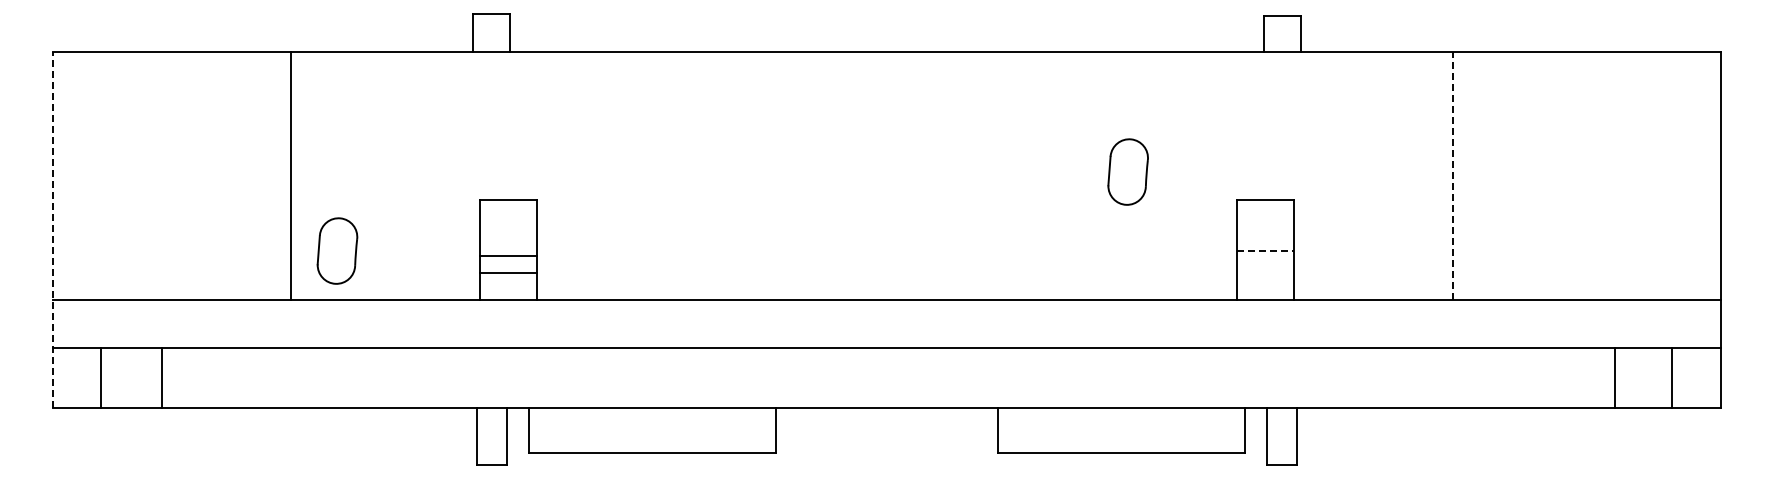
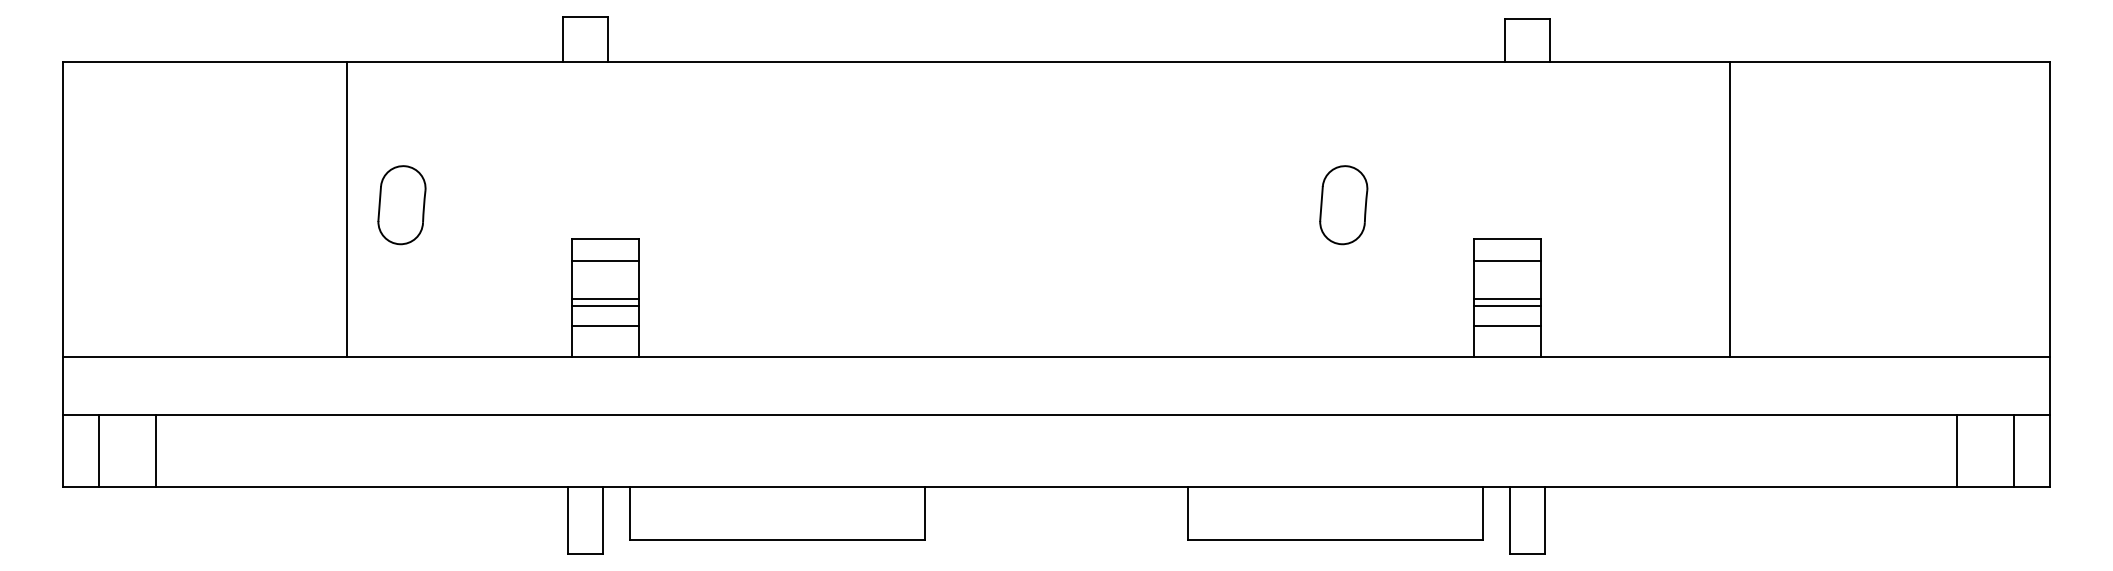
line: (1452, 175) -> (1730, 209), dashed -> solid
line: (508, 219) -> (605, 261), added
line: (1265, 219) -> (1507, 261), added
line: (53, 229) -> (63, 273), dashed -> solid
part: (337, 250) -> (401, 204), moved
line: (508, 250) -> (605, 298), added
line: (1265, 250) -> (1507, 298), dashed -> solid
line: (1265, 256) -> (1507, 305), added
line: (1265, 273) -> (1507, 325), added
line: (101, 378) -> (99, 451), moved
line: (161, 378) -> (155, 451), moved
line: (1615, 378) -> (1957, 451), moved
line: (1671, 378) -> (2013, 451), moved

